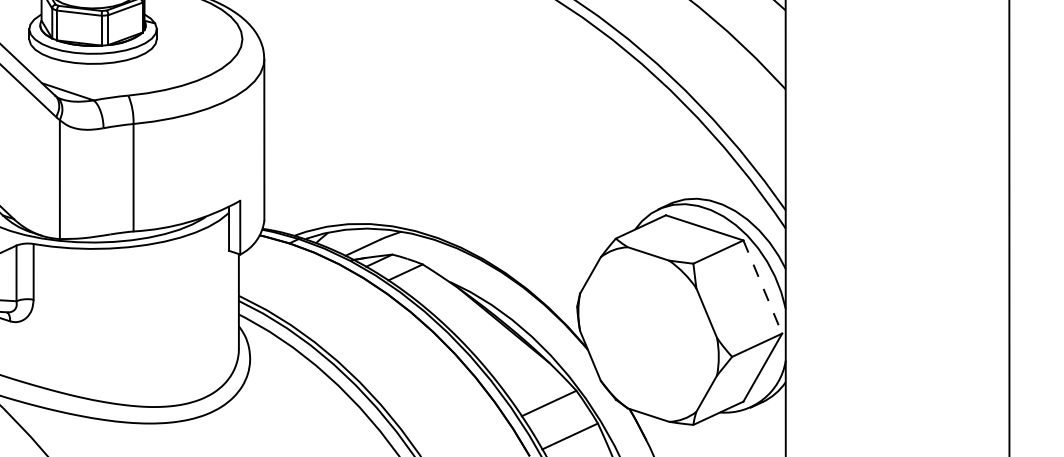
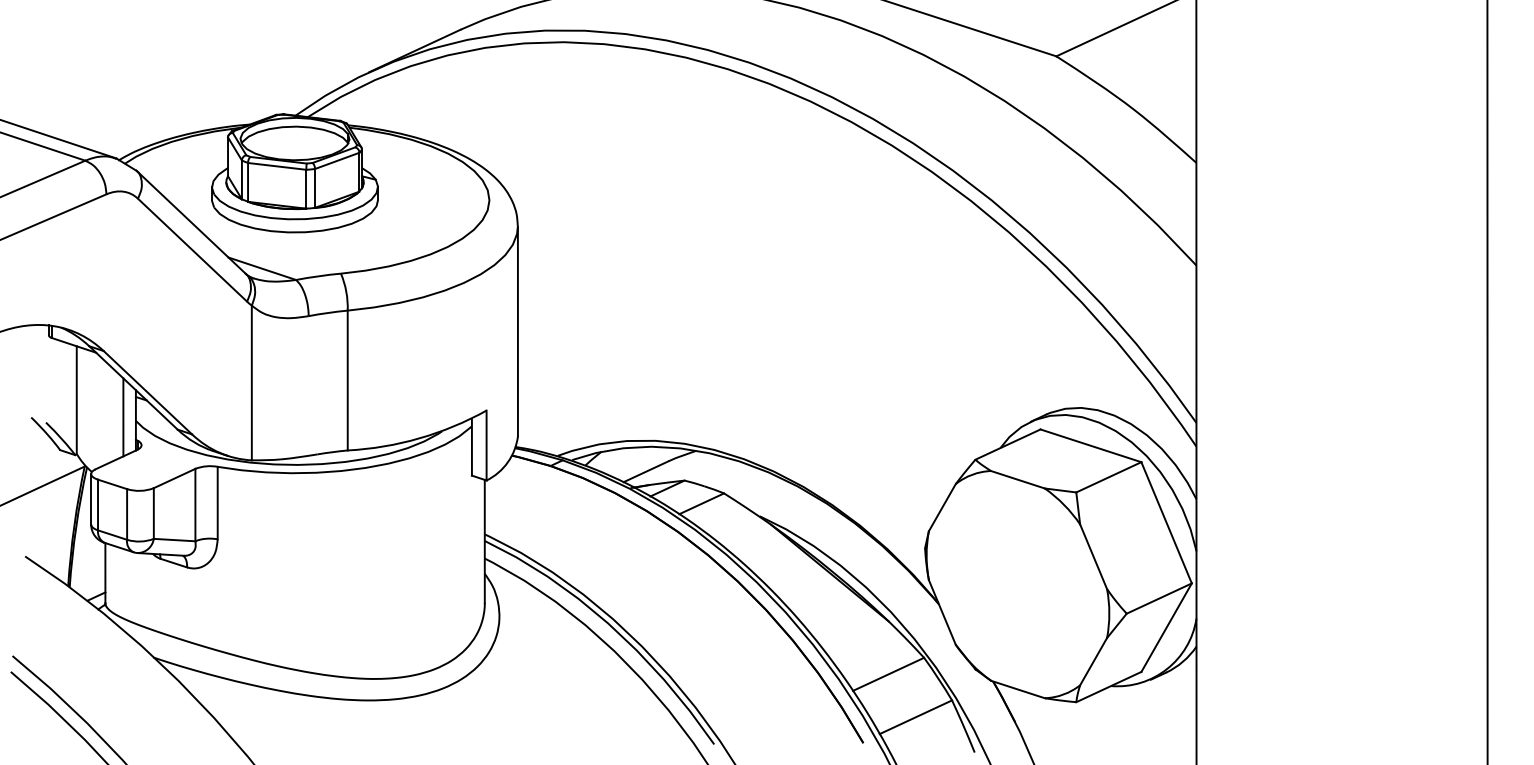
line: (762, 286) -> (1166, 522), dashed -> solid

